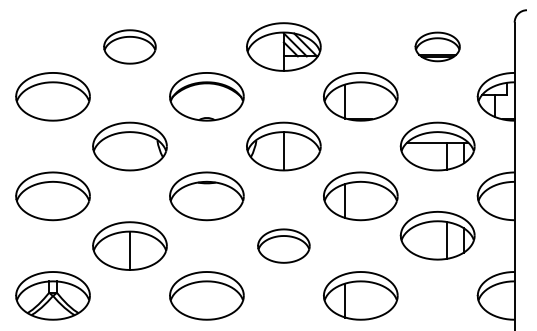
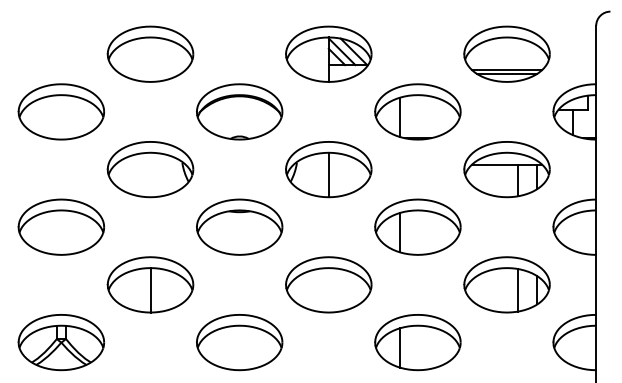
part: (129, 46) -> (150, 53), size x1.43
part: (437, 46) -> (506, 53), size x1.67
part: (437, 235) -> (506, 284), moved
part: (283, 245) -> (328, 284), size x1.43

